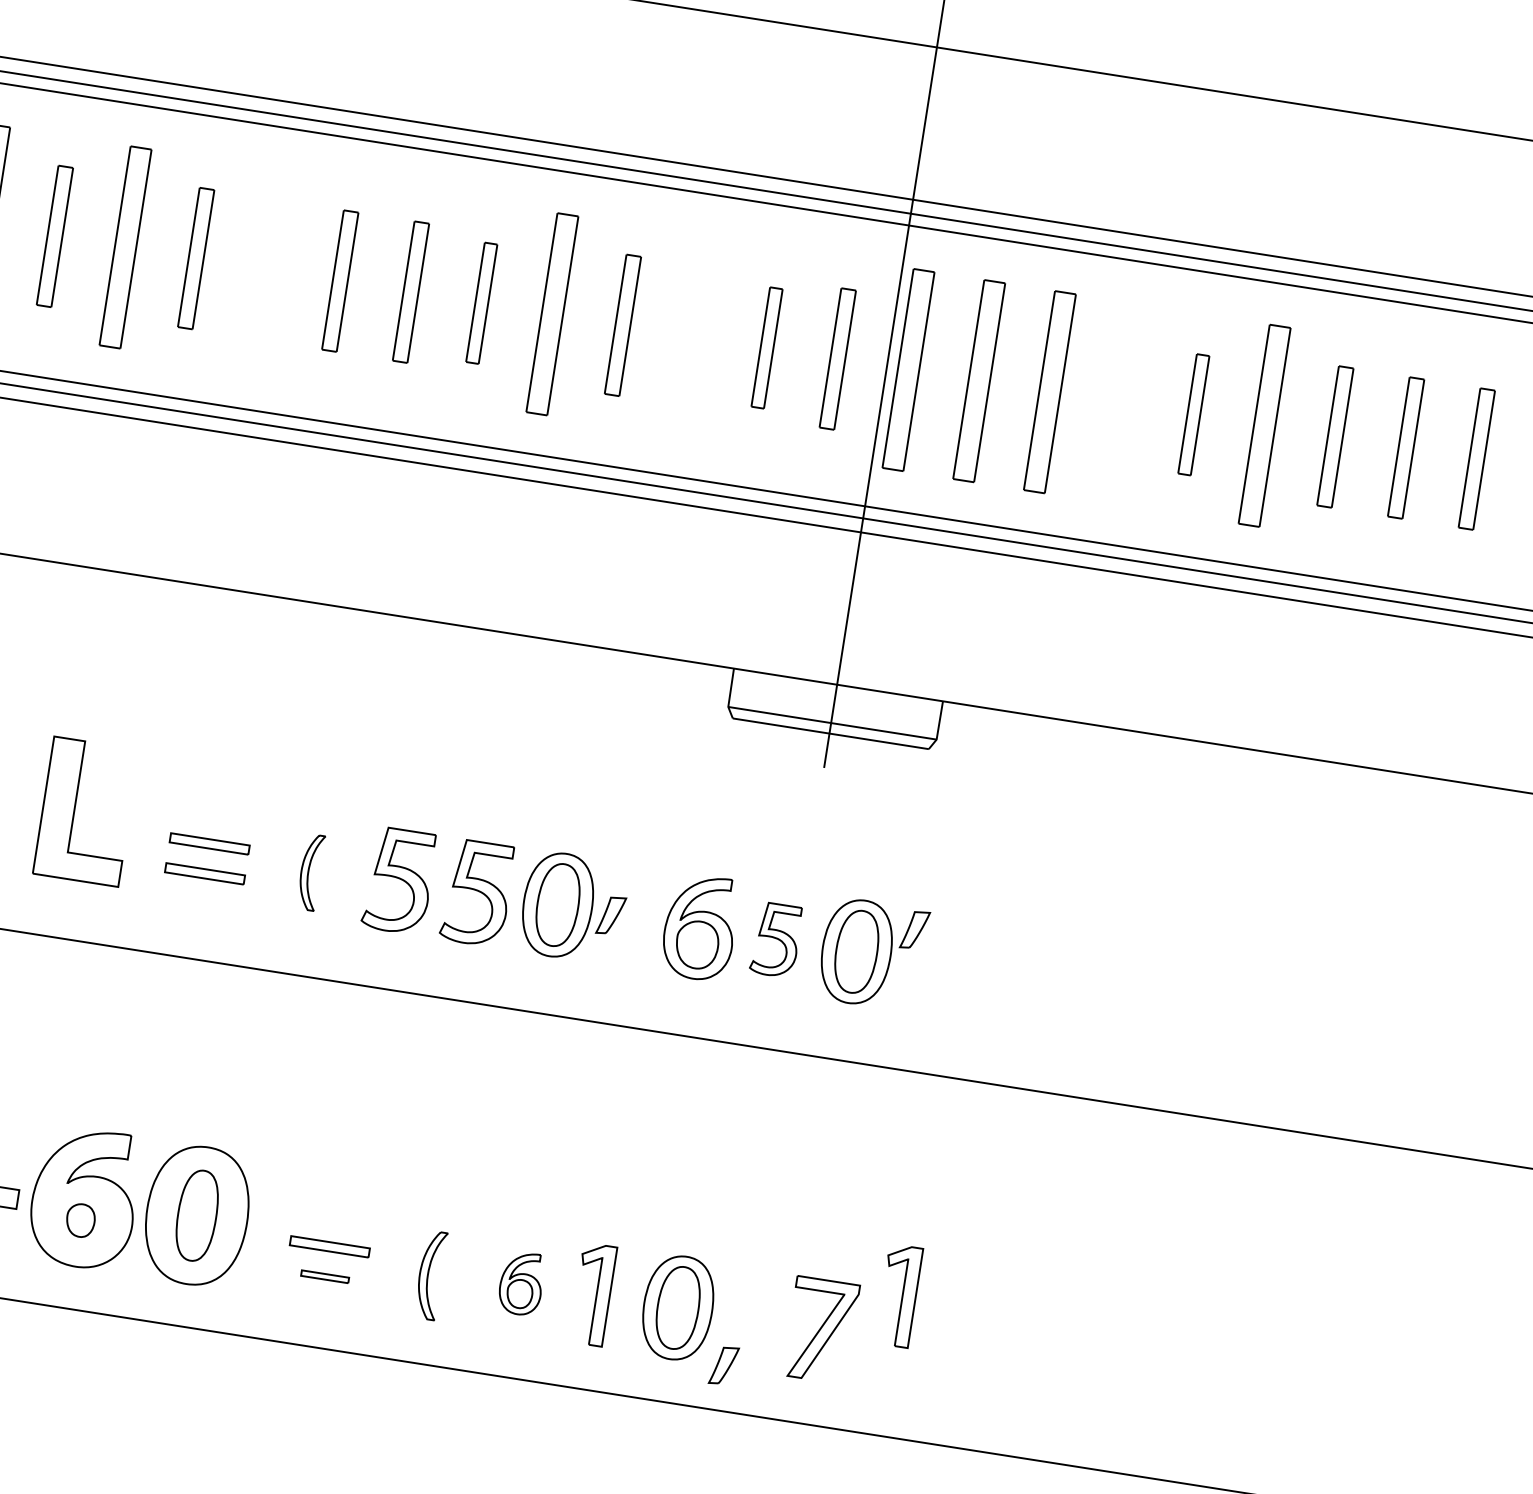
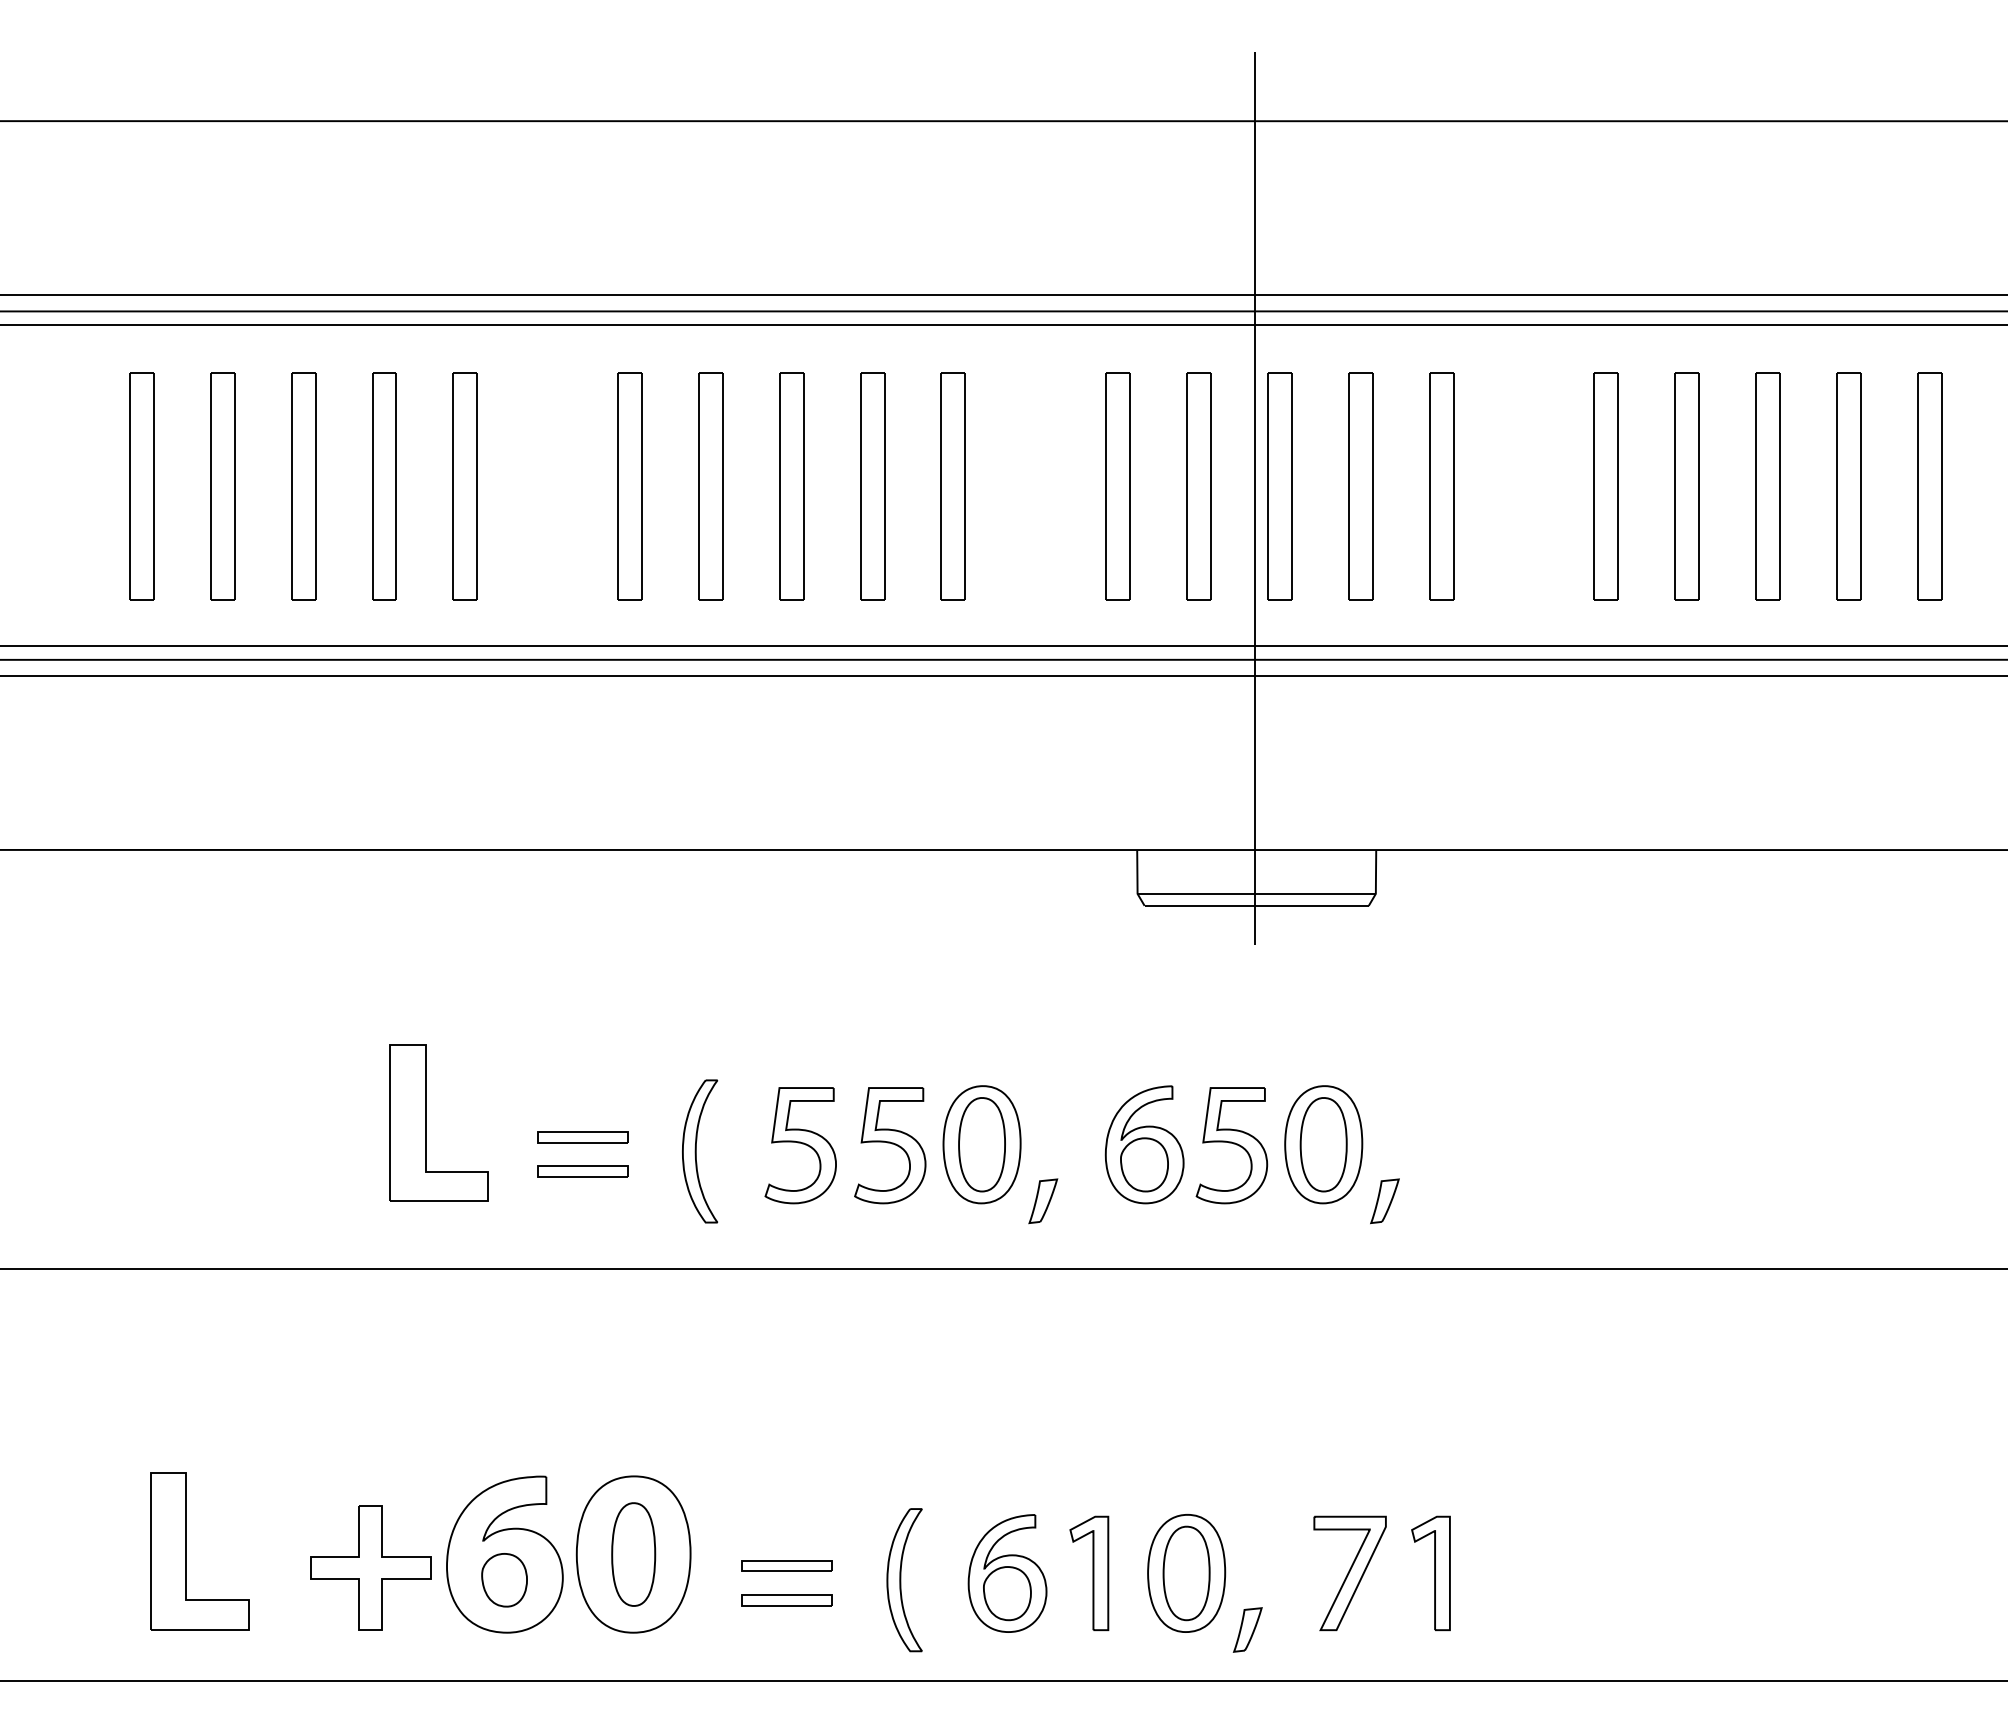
part: (54, 236) -> (303, 486), size x1.43
part: (195, 258) -> (464, 486), size x1.43
part: (339, 281) -> (629, 486), size x1.43
part: (410, 292) -> (710, 486), size x1.43
part: (481, 303) -> (791, 486), size x1.67
part: (622, 325) -> (952, 486), size x1.43
part: (766, 348) -> (1117, 486), size x1.67
part: (837, 359) -> (1198, 486), size x1.43
part: (1193, 414) -> (1605, 486), size x1.67
part: (1334, 437) -> (1767, 486), size x1.43
part: (1405, 448) -> (1848, 486), size x1.43
part: (1476, 459) -> (1929, 486), size x1.43
part: (310, 872) -> (700, 1151), size x1.67
part: (611, 915) -> (1043, 1201), moved
part: (914, 930) -> (1384, 1201), moved
part: (775, 939) -> (1231, 1145), size x1.43
part: (80, 1220) -> (504, 1580), size x1.43
part: (430, 1275) -> (904, 1580), size x1.43
part: (324, 1276) -> (786, 1600), size x1.67
part: (521, 1283) -> (1007, 1573), size x1.67
part: (898, 1295) -> (1430, 1573), moved

